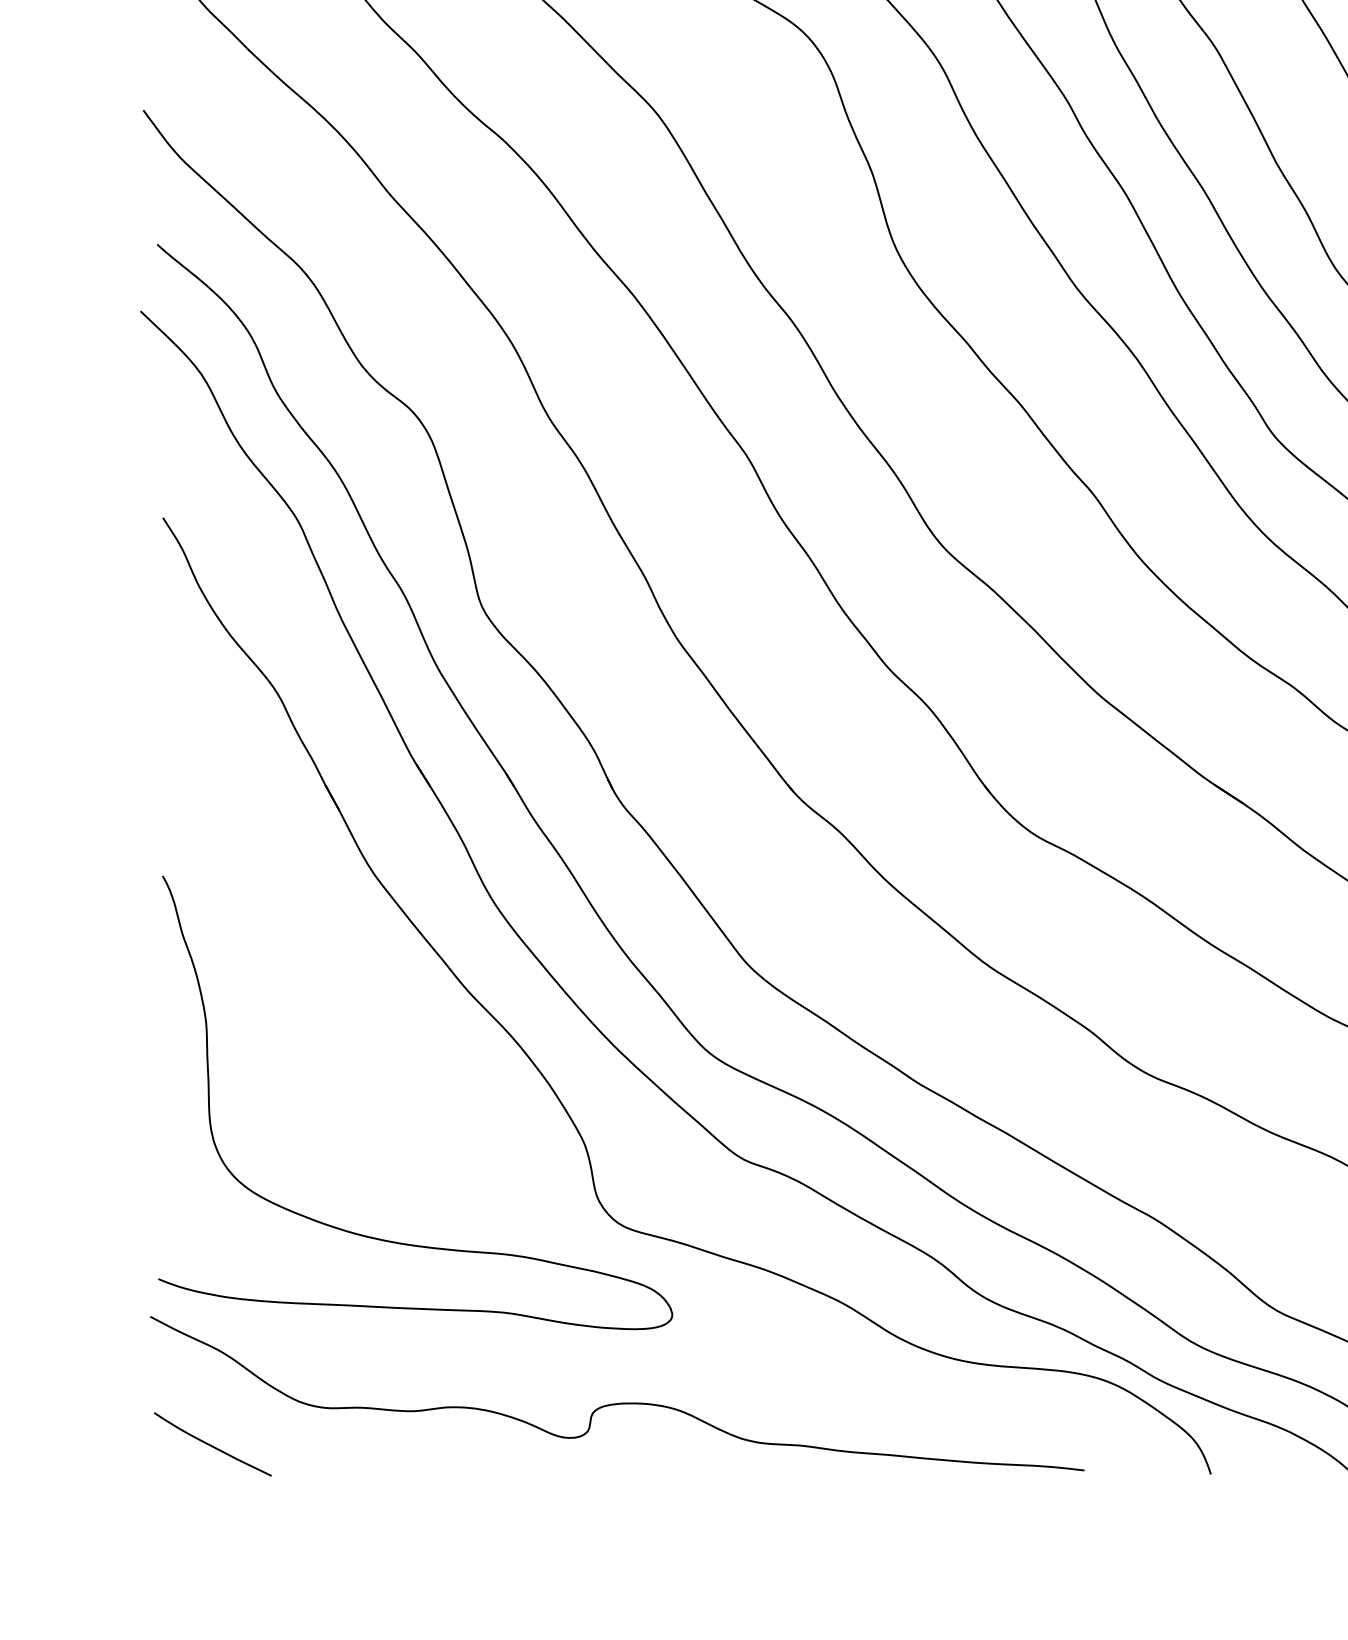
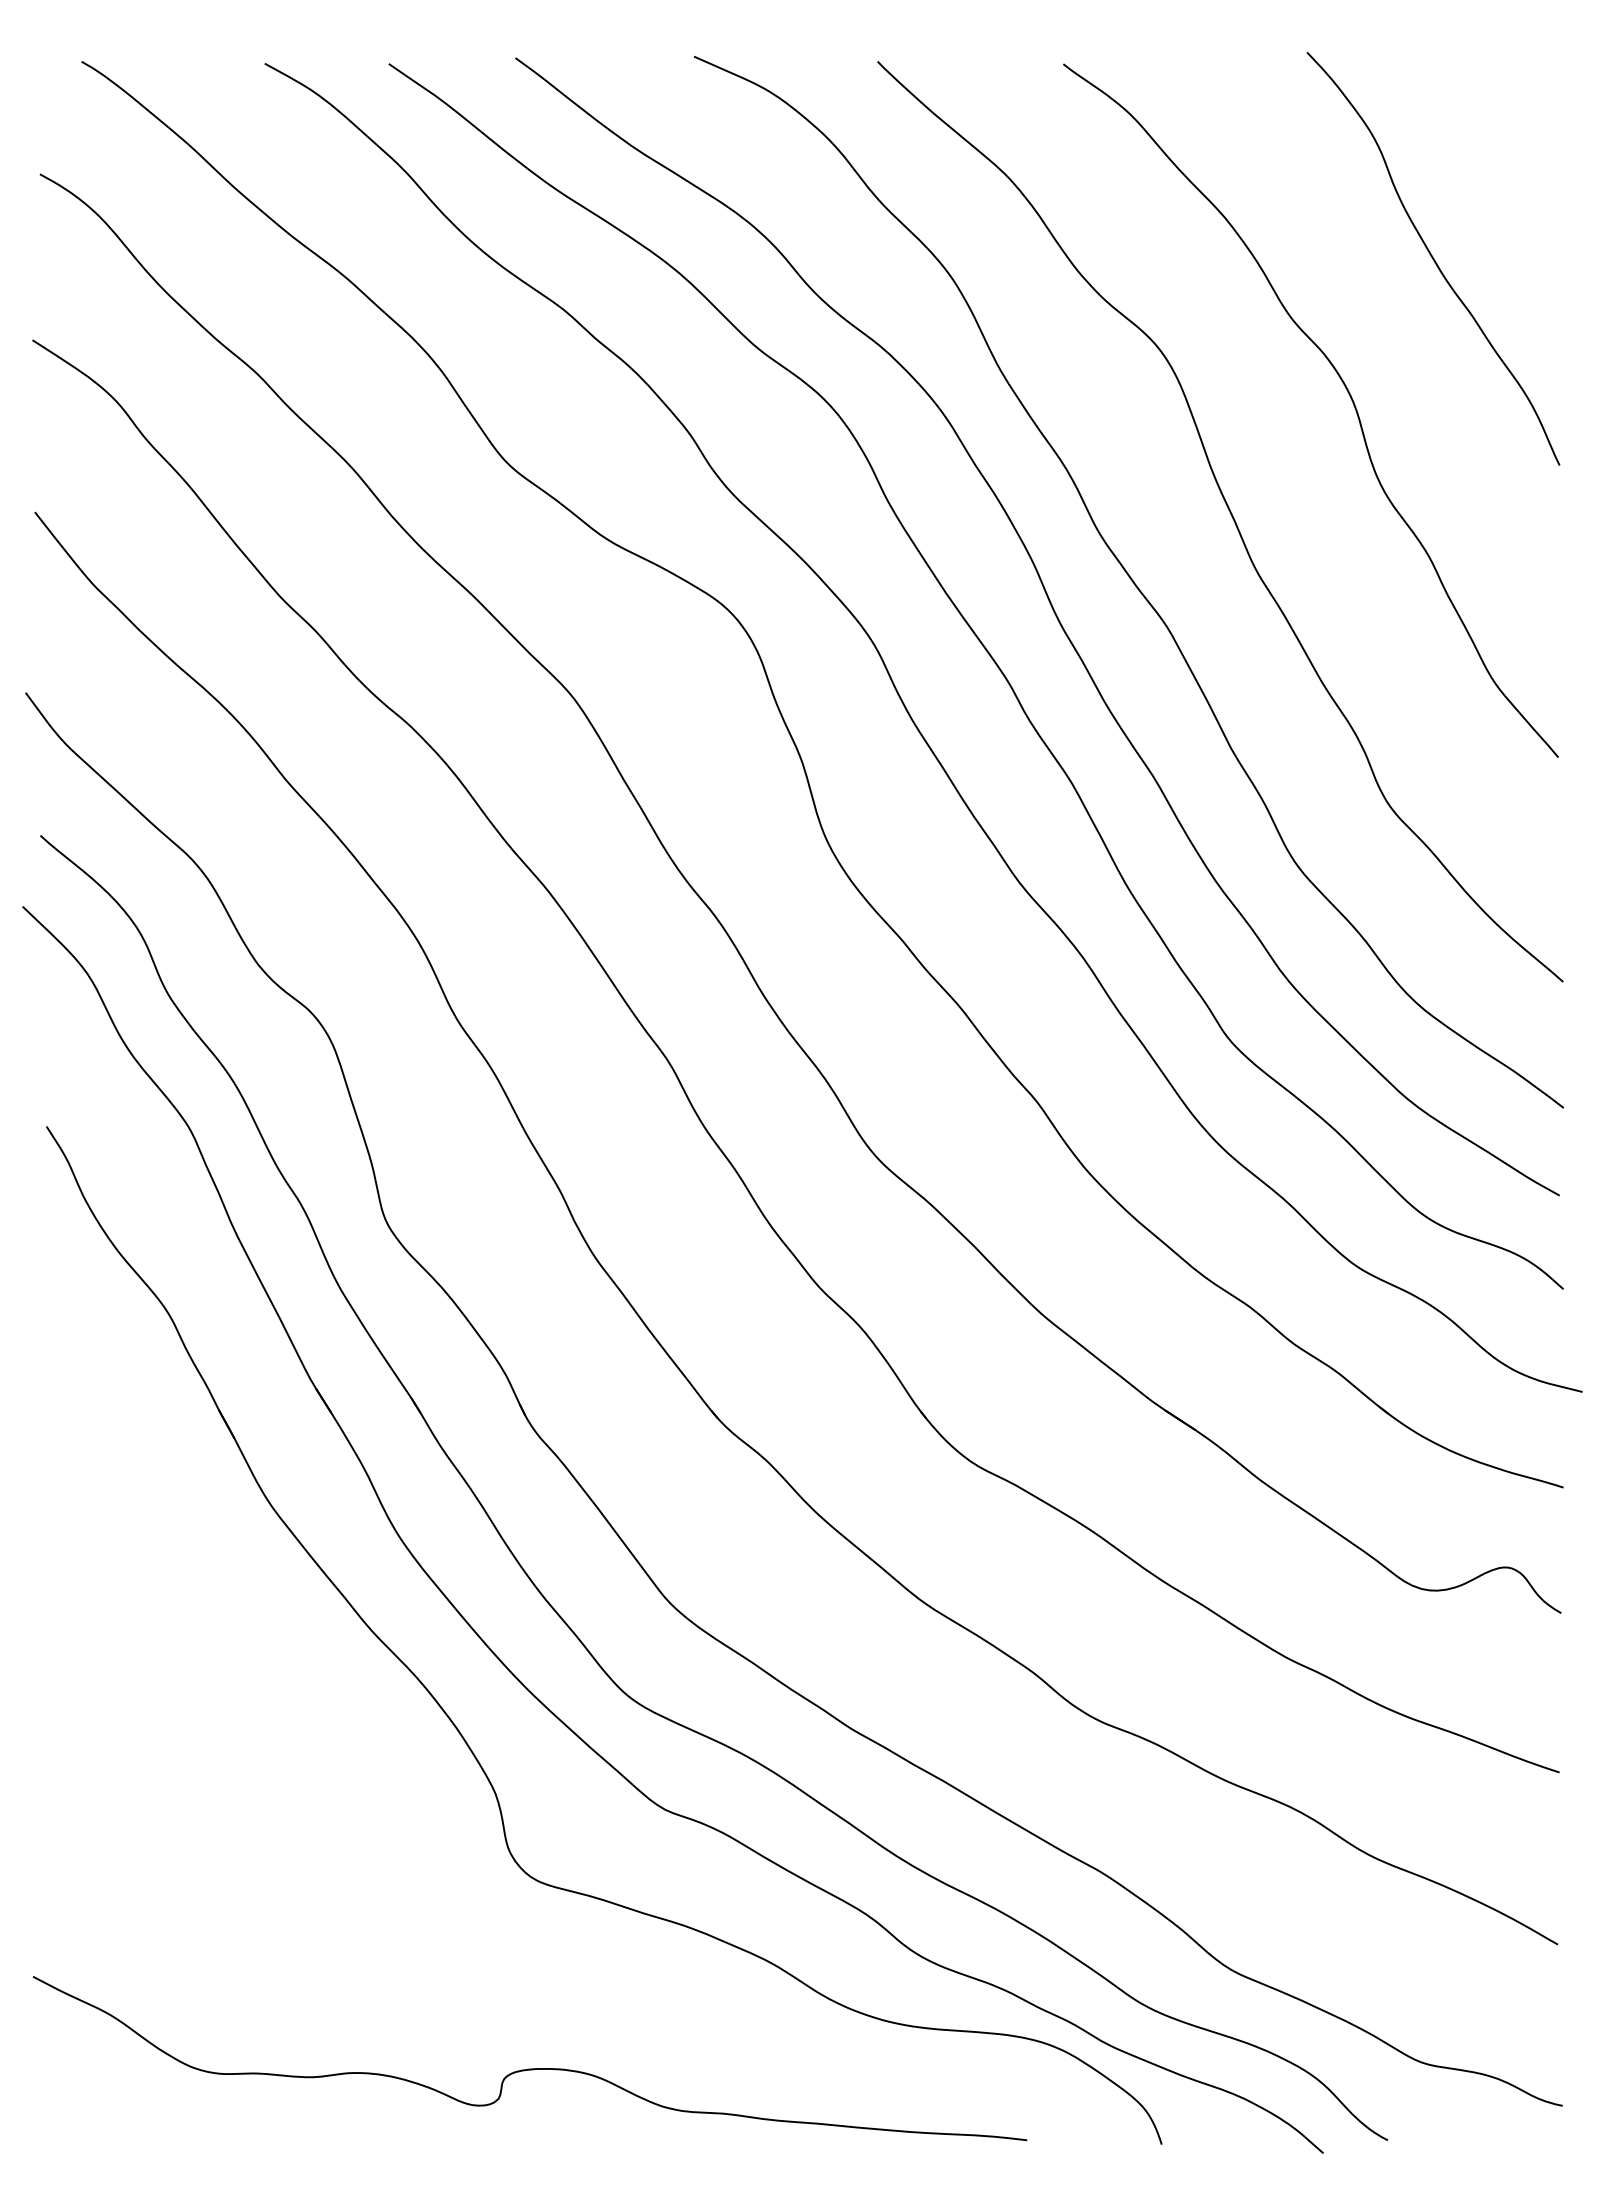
curve: (390, 1240) -> (288, 1895), removed
curve: (212, 1445) -> (99, 2113), removed

